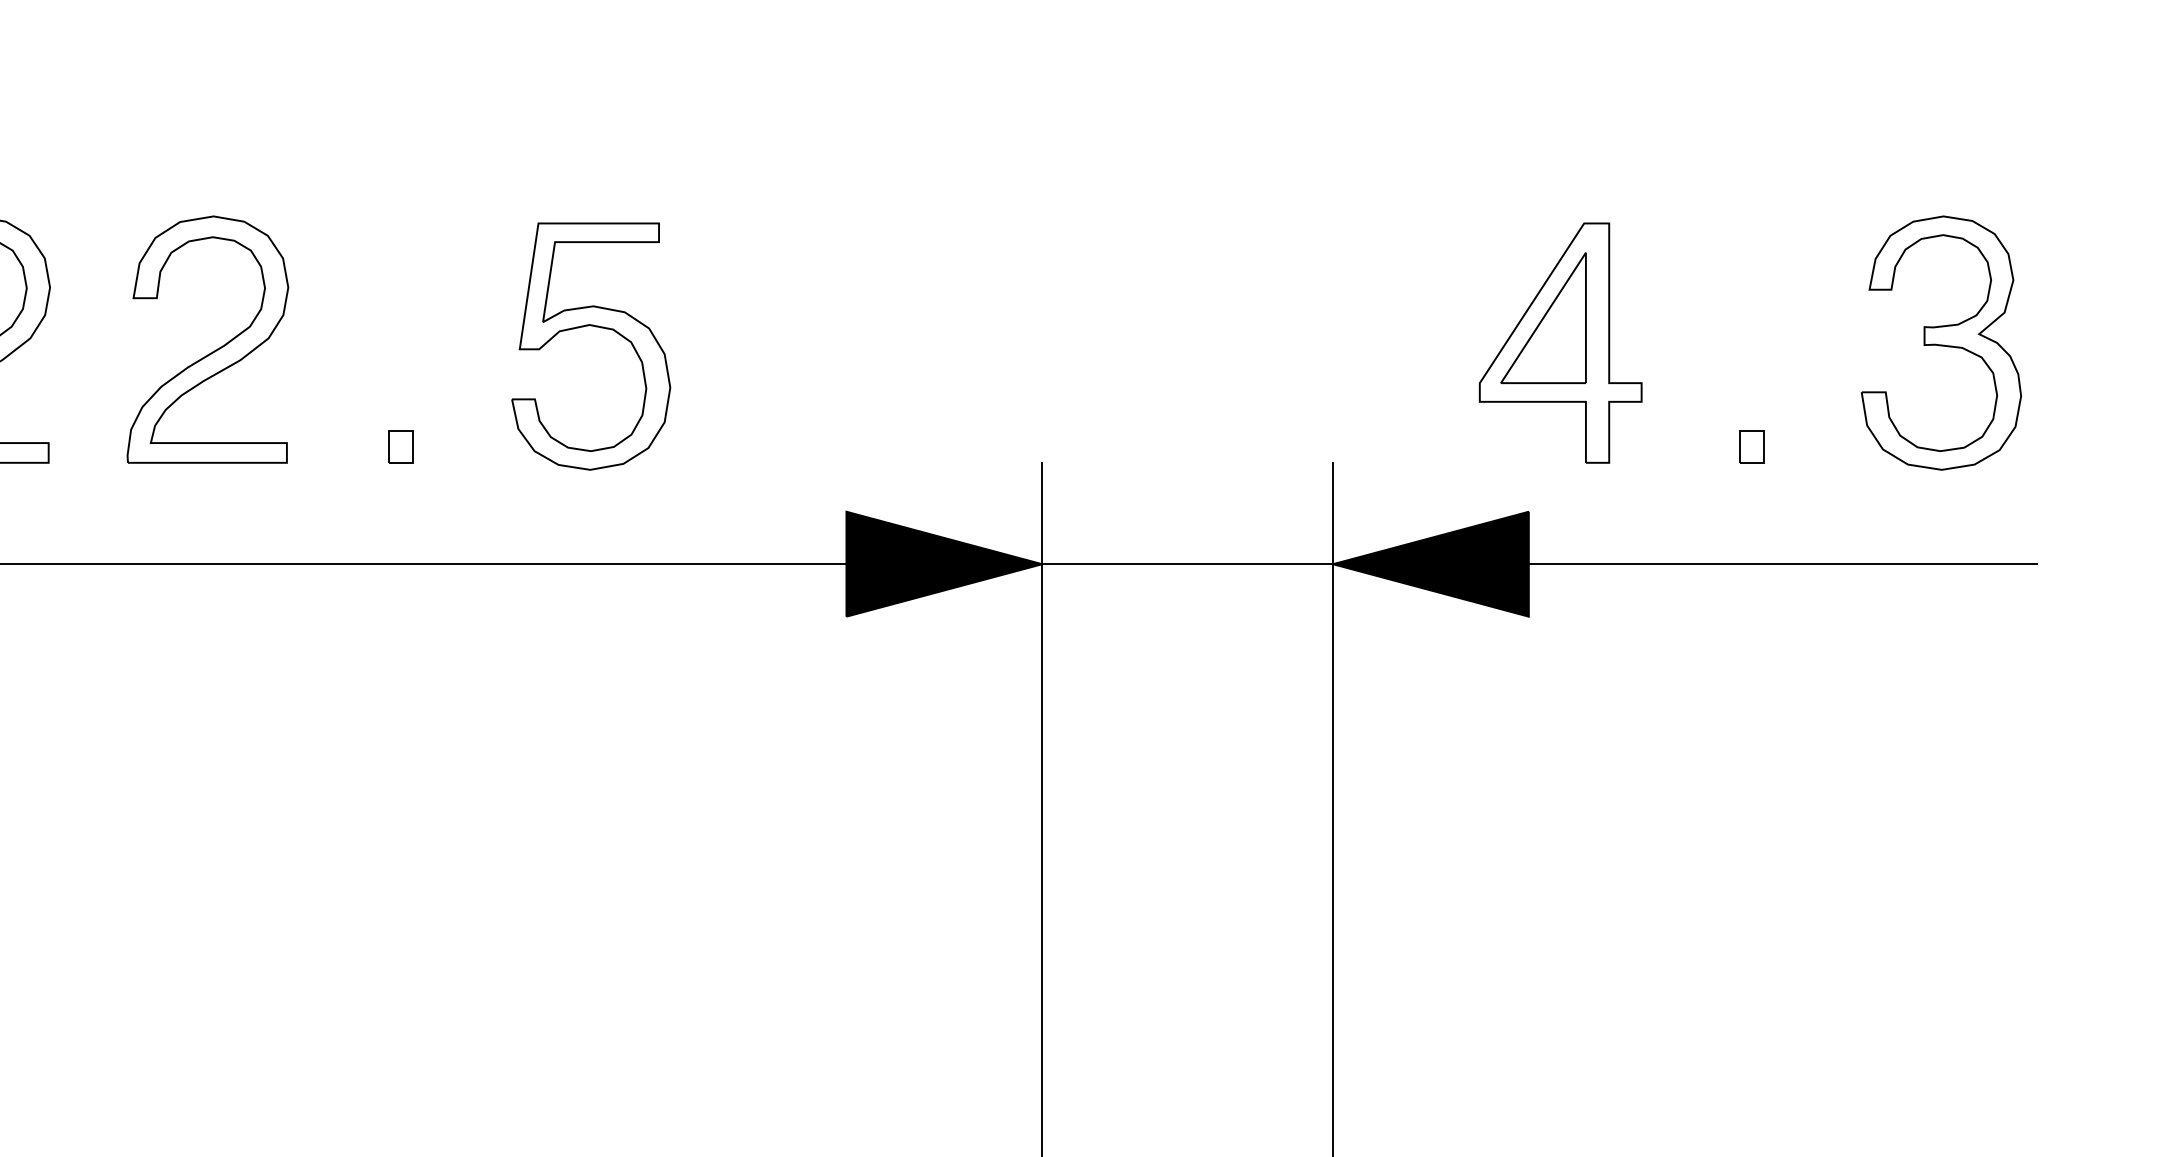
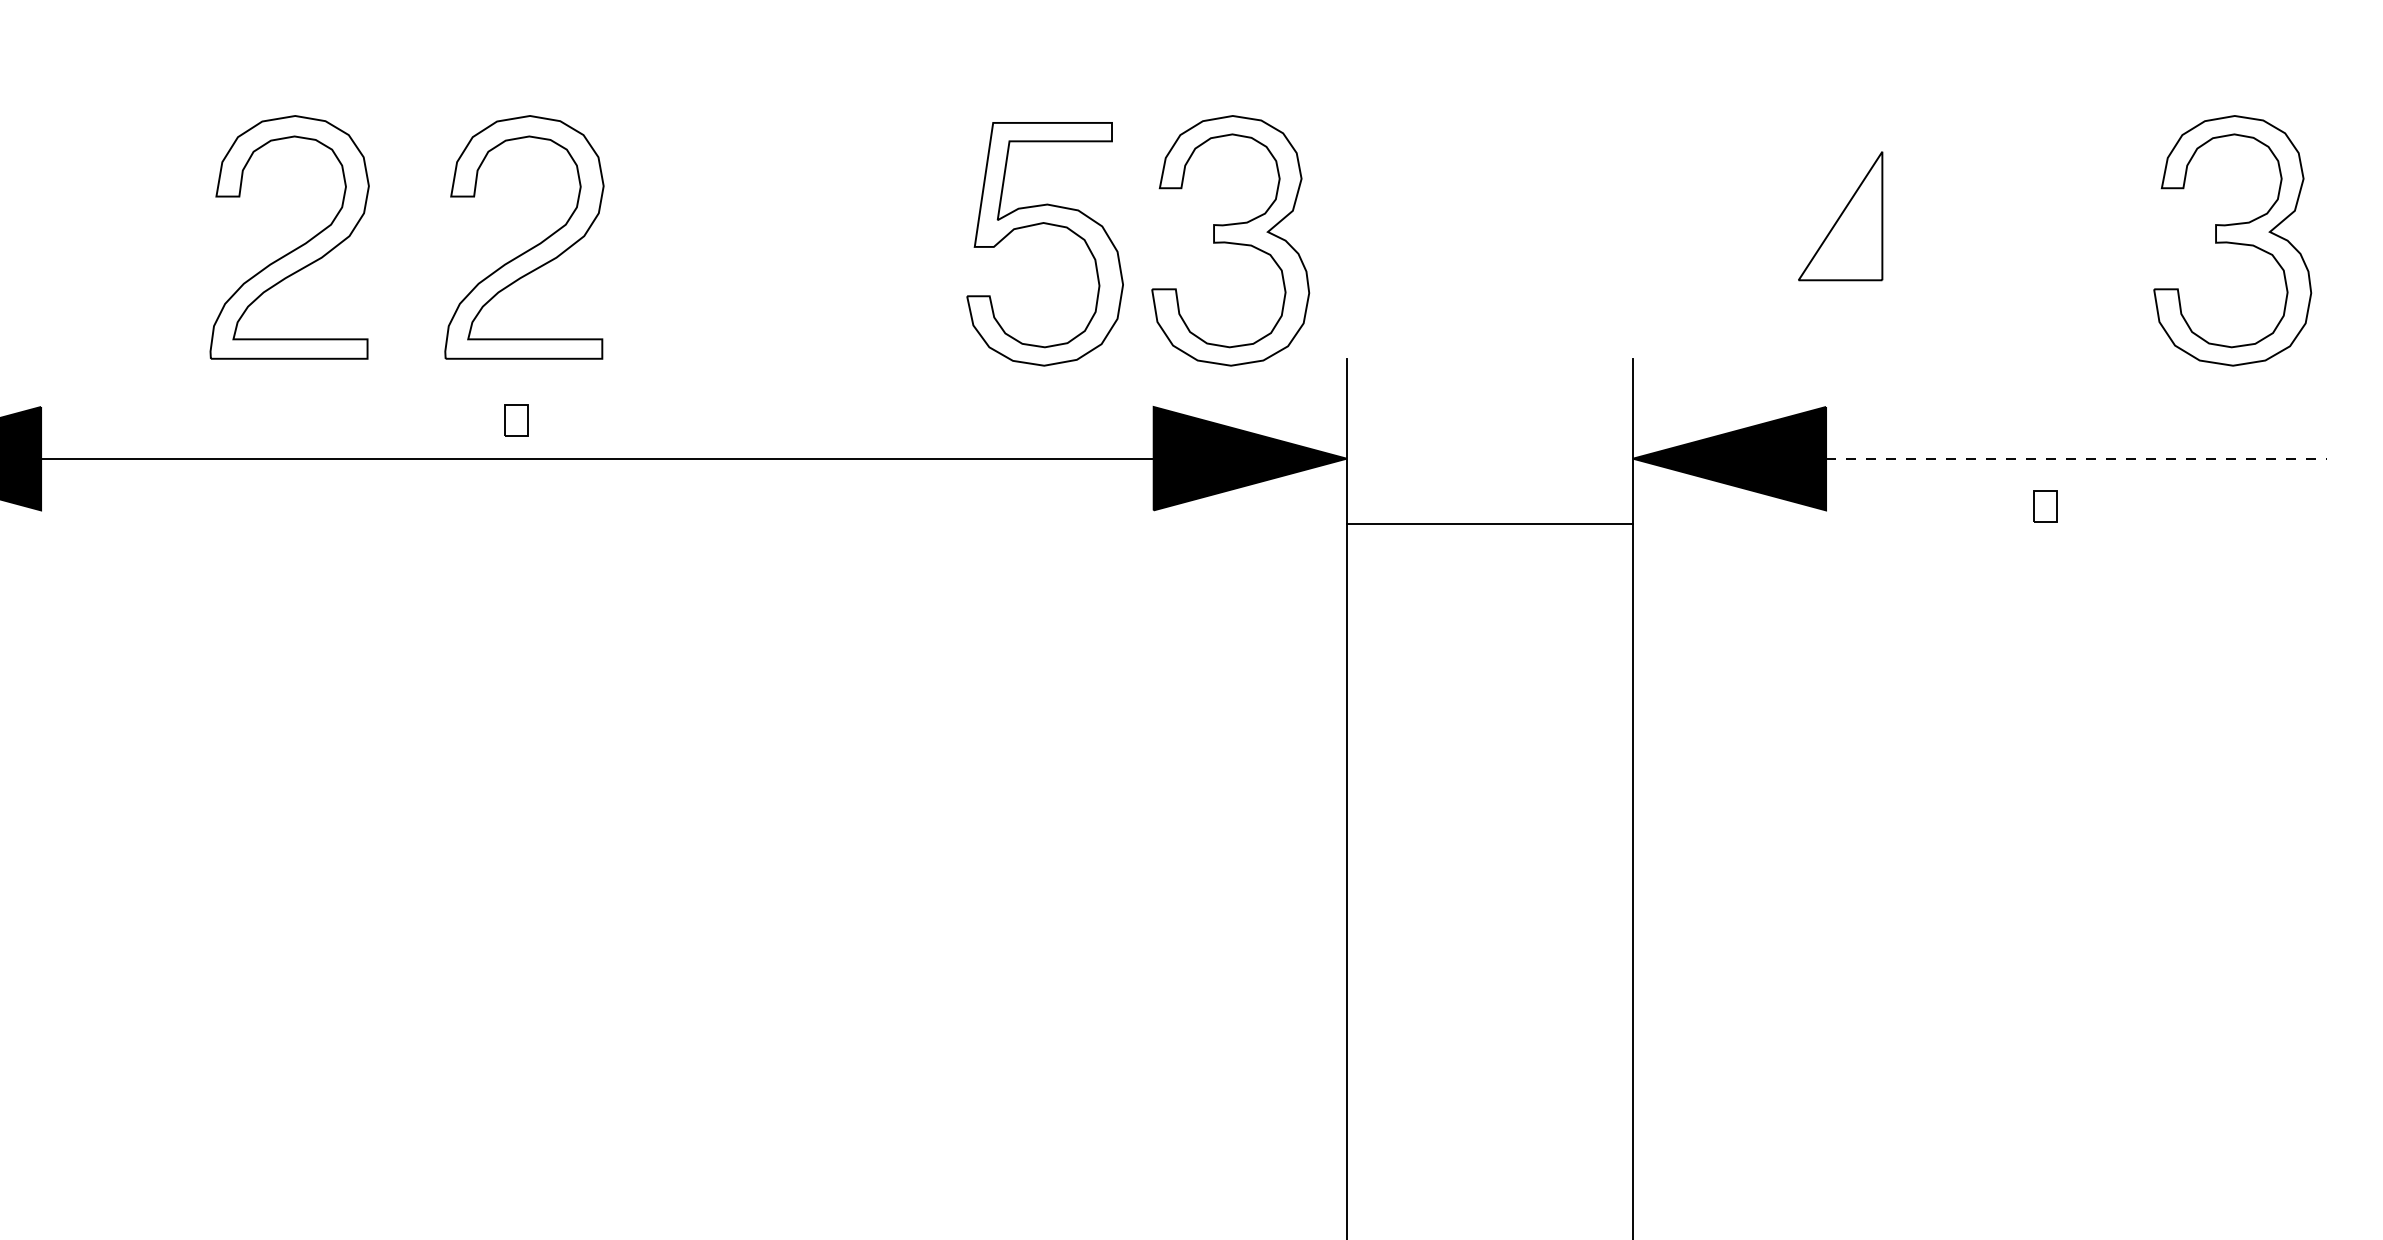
part: (596, 327) -> (1050, 225), moved
part: (924, 342) -> (1230, 240), added
part: (1560, 342) -> (1857, 240), removed
part: (400, 447) -> (516, 420), moved
part: (1751, 447) -> (2045, 506), moved
line: (1187, 564) -> (1489, 523), moved
line: (1782, 564) -> (2076, 458), solid -> dashed

